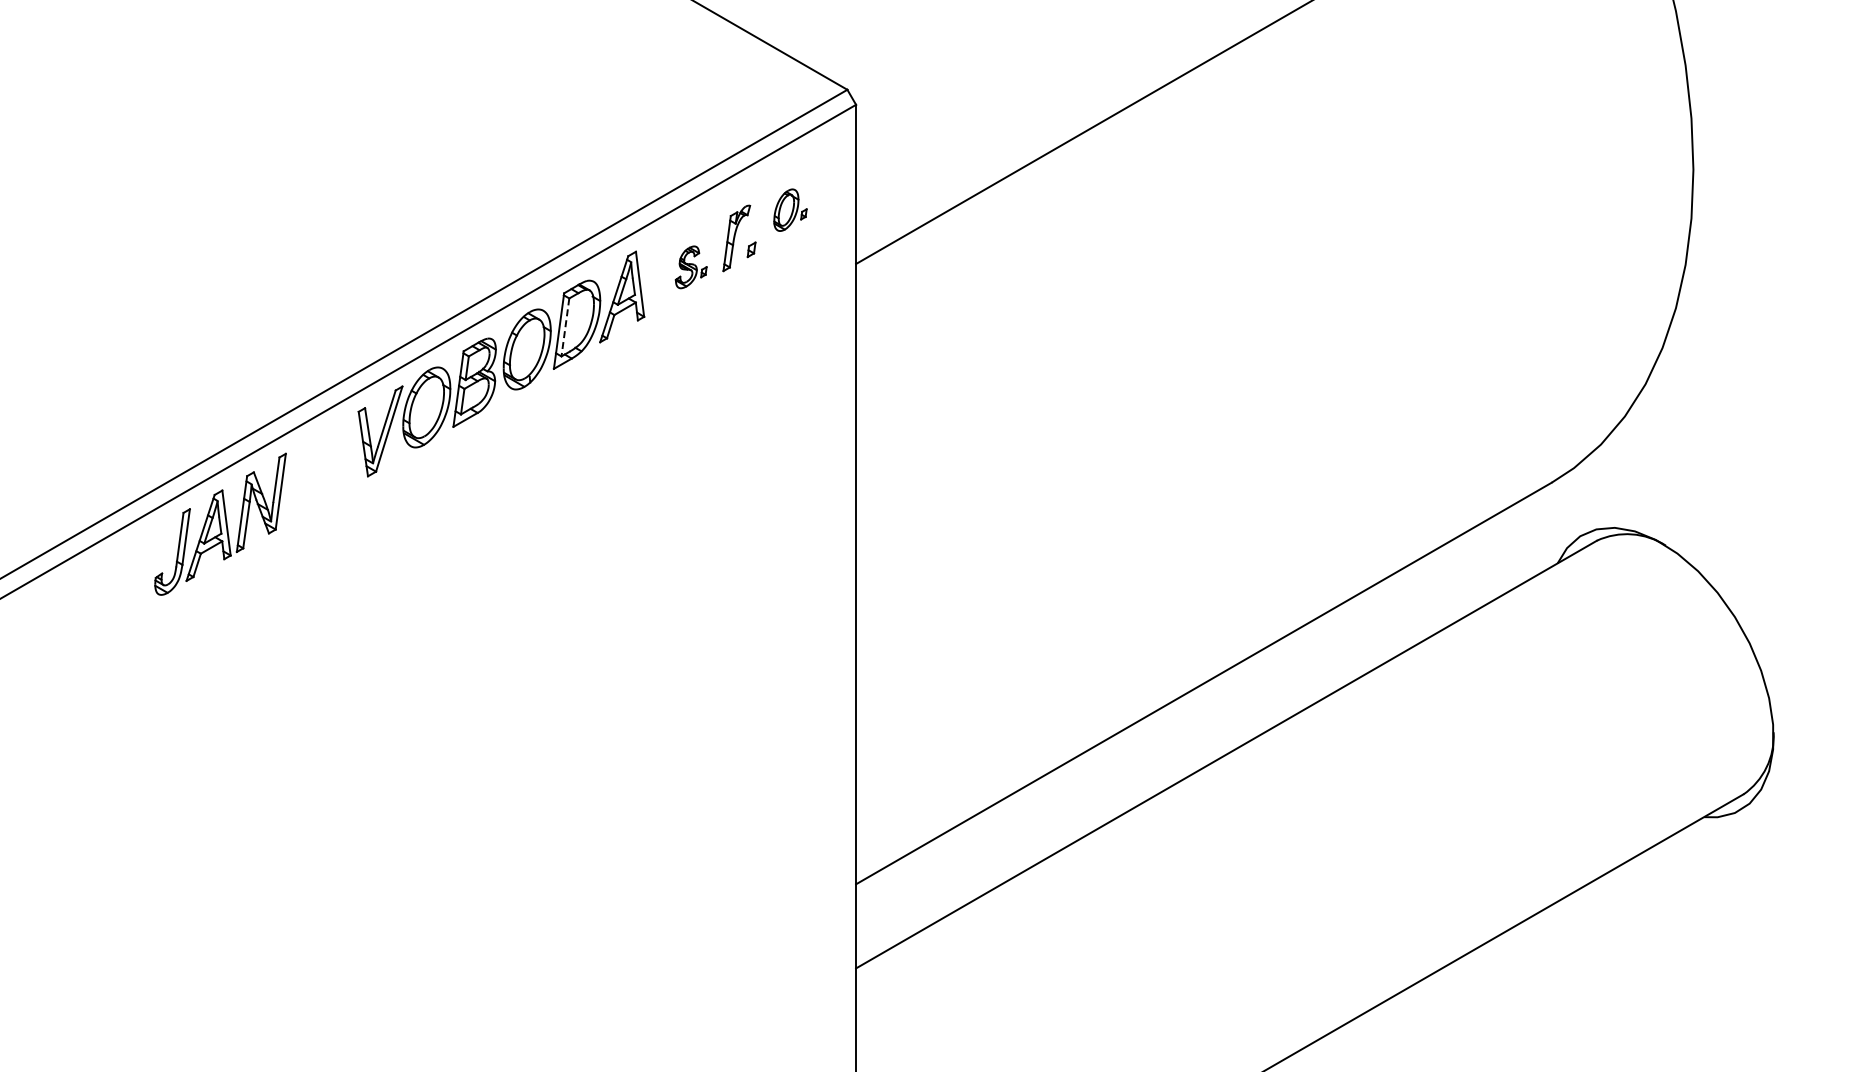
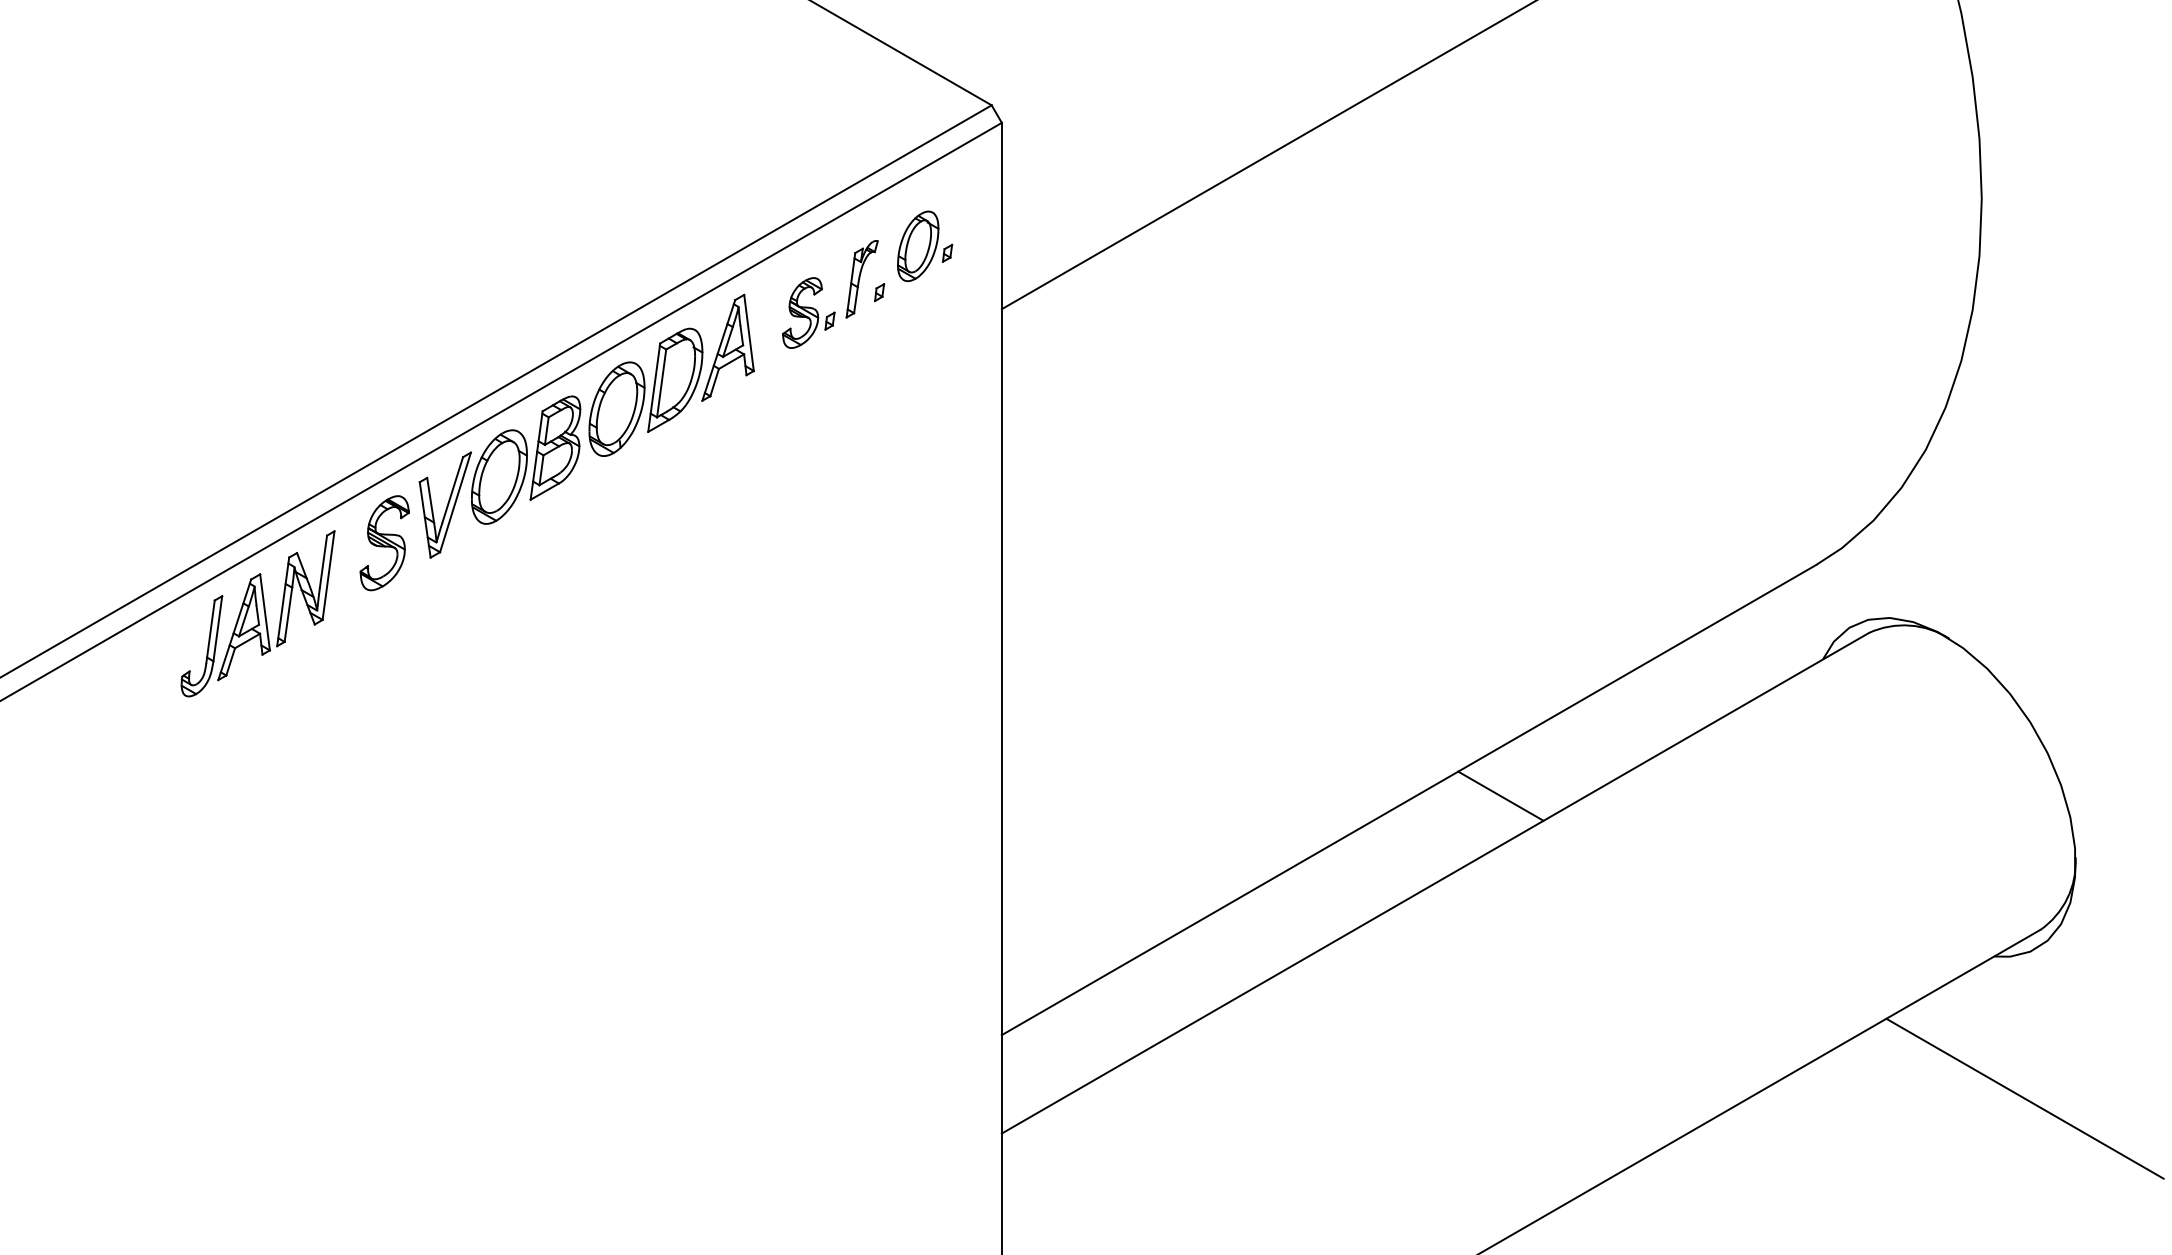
part: (790, 209) -> (925, 245), size x1.43
part: (691, 267) -> (809, 313), size x1.43
line: (565, 327) -> (661, 383), dashed -> solid
part: (328, 463) -> (384, 542), added
line: (1282, 680) -> (1500, 796), added
line: (1730, 938) -> (2025, 1098), added

